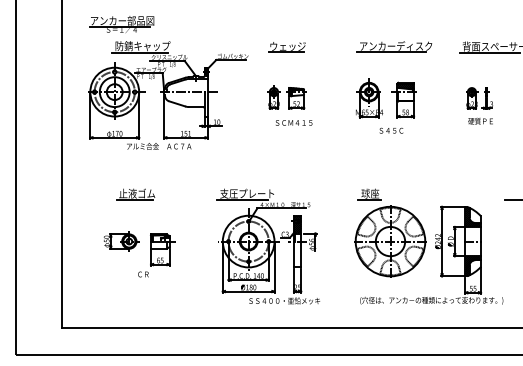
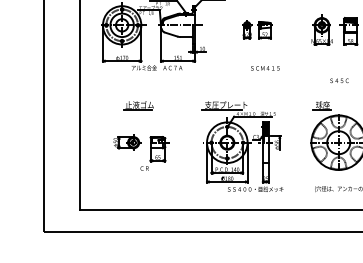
text: (294, 122) -> (265, 68), moved
text: (391, 130) -> (339, 80), moved

